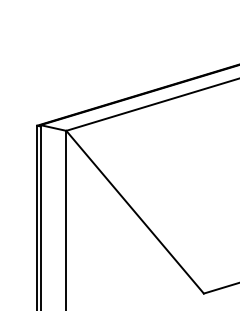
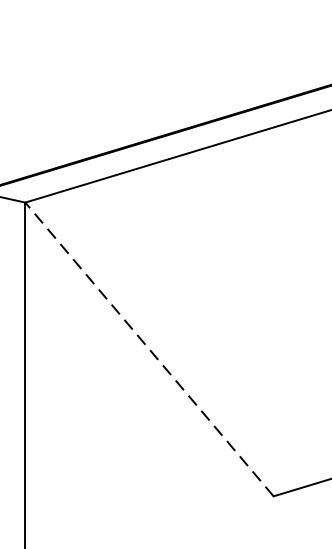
line: (135, 212) -> (150, 349), solid -> dashed

